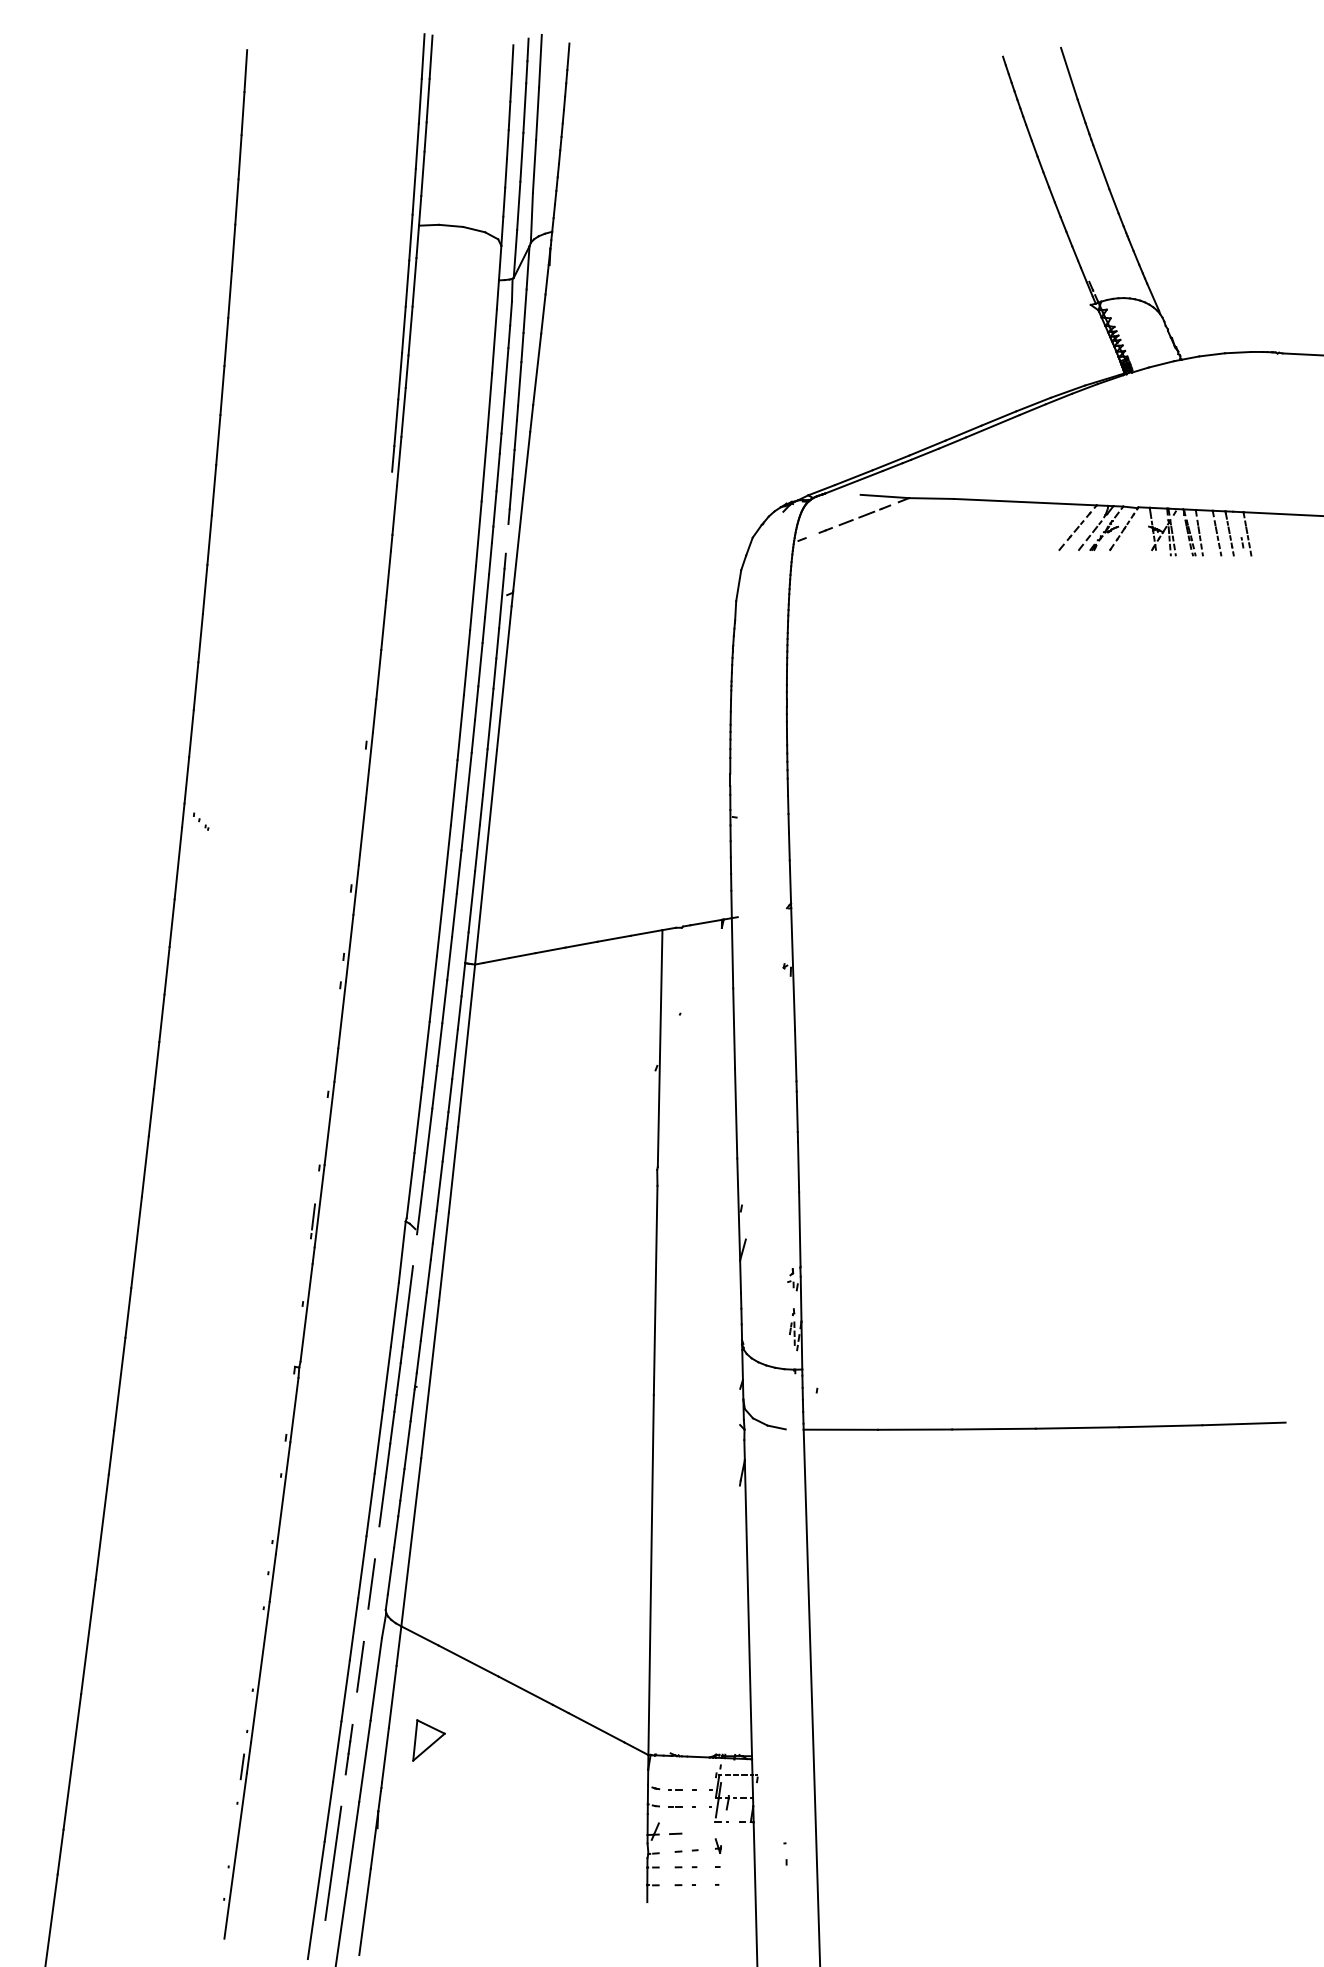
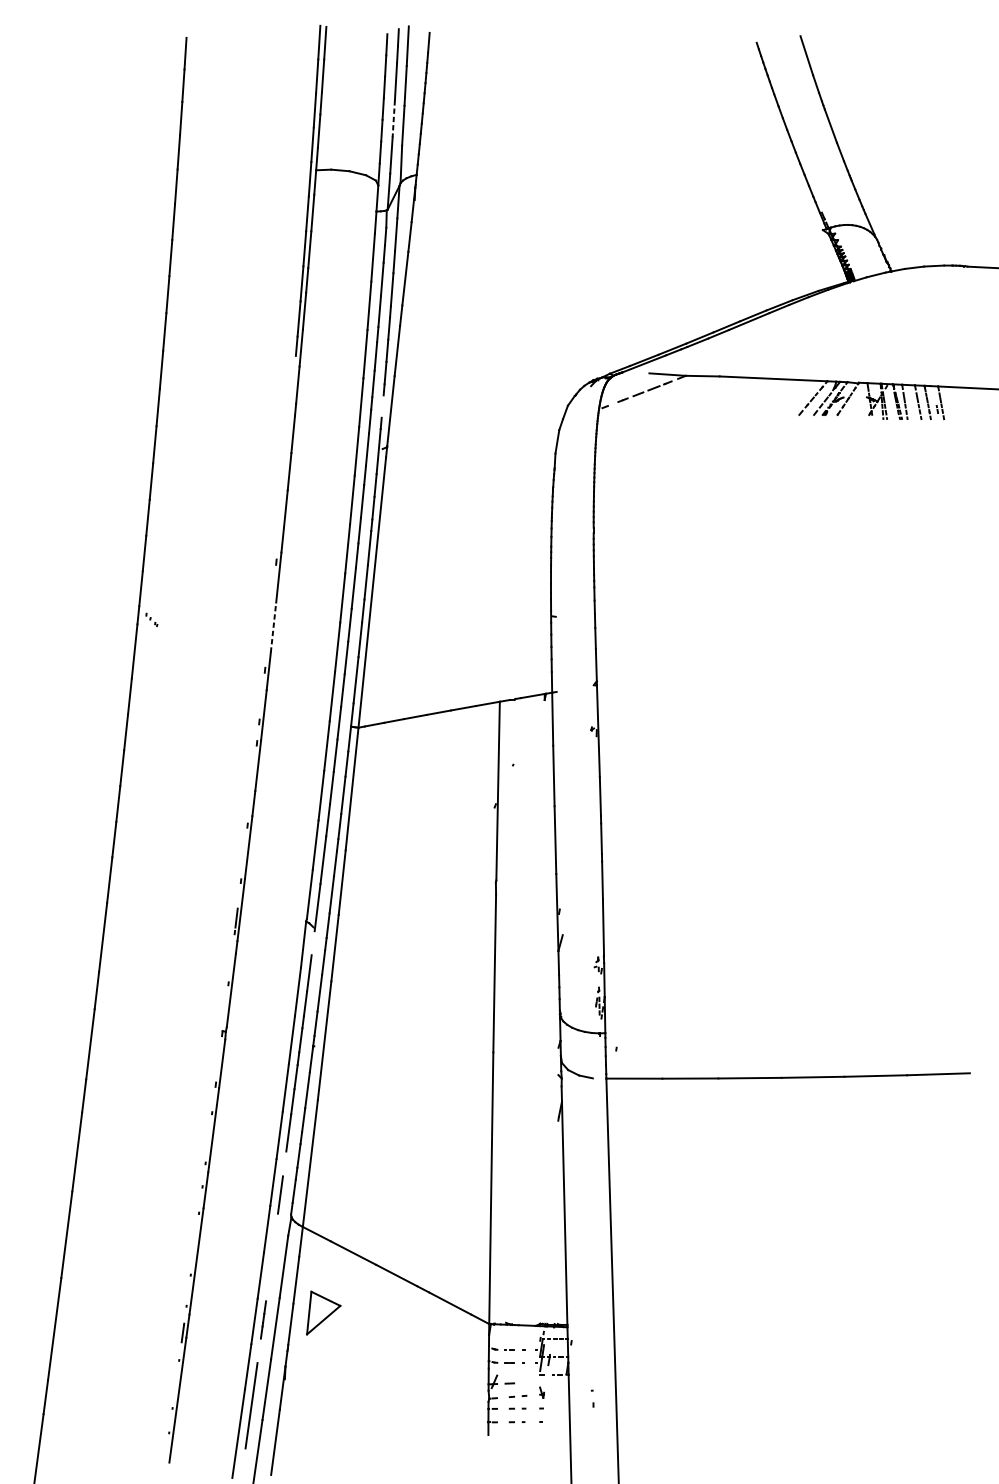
line: (521, 157) -> (393, 118), solid -> dashed
line: (362, 831) -> (273, 627), solid -> dashed
line: (360, 1666) -> (272, 1257), removed
part: (428, 1740) -> (323, 1313), size x1.4

